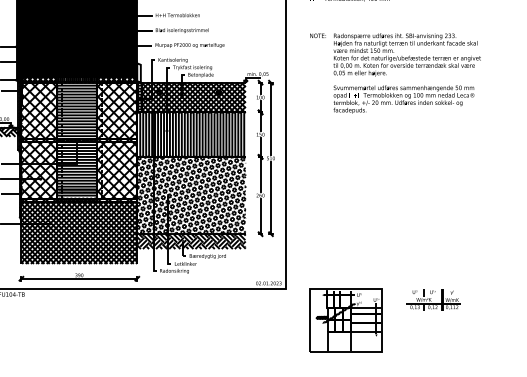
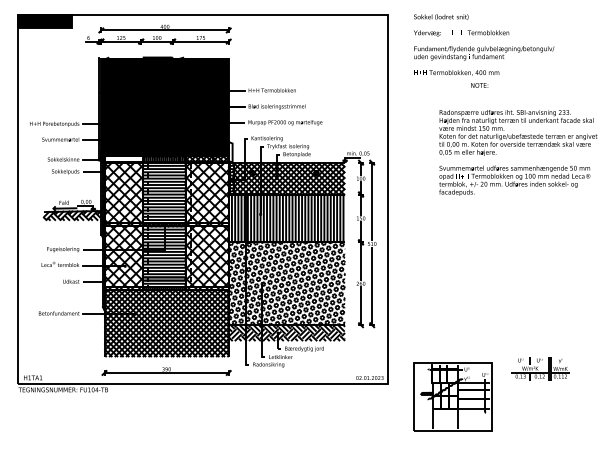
text: (317, 35) -> (479, 85), moved
hatch: (39, 79) -> (123, 159), removed
part: (433, 299) -> (540, 368), moved
part: (345, 320) -> (452, 396), moved

